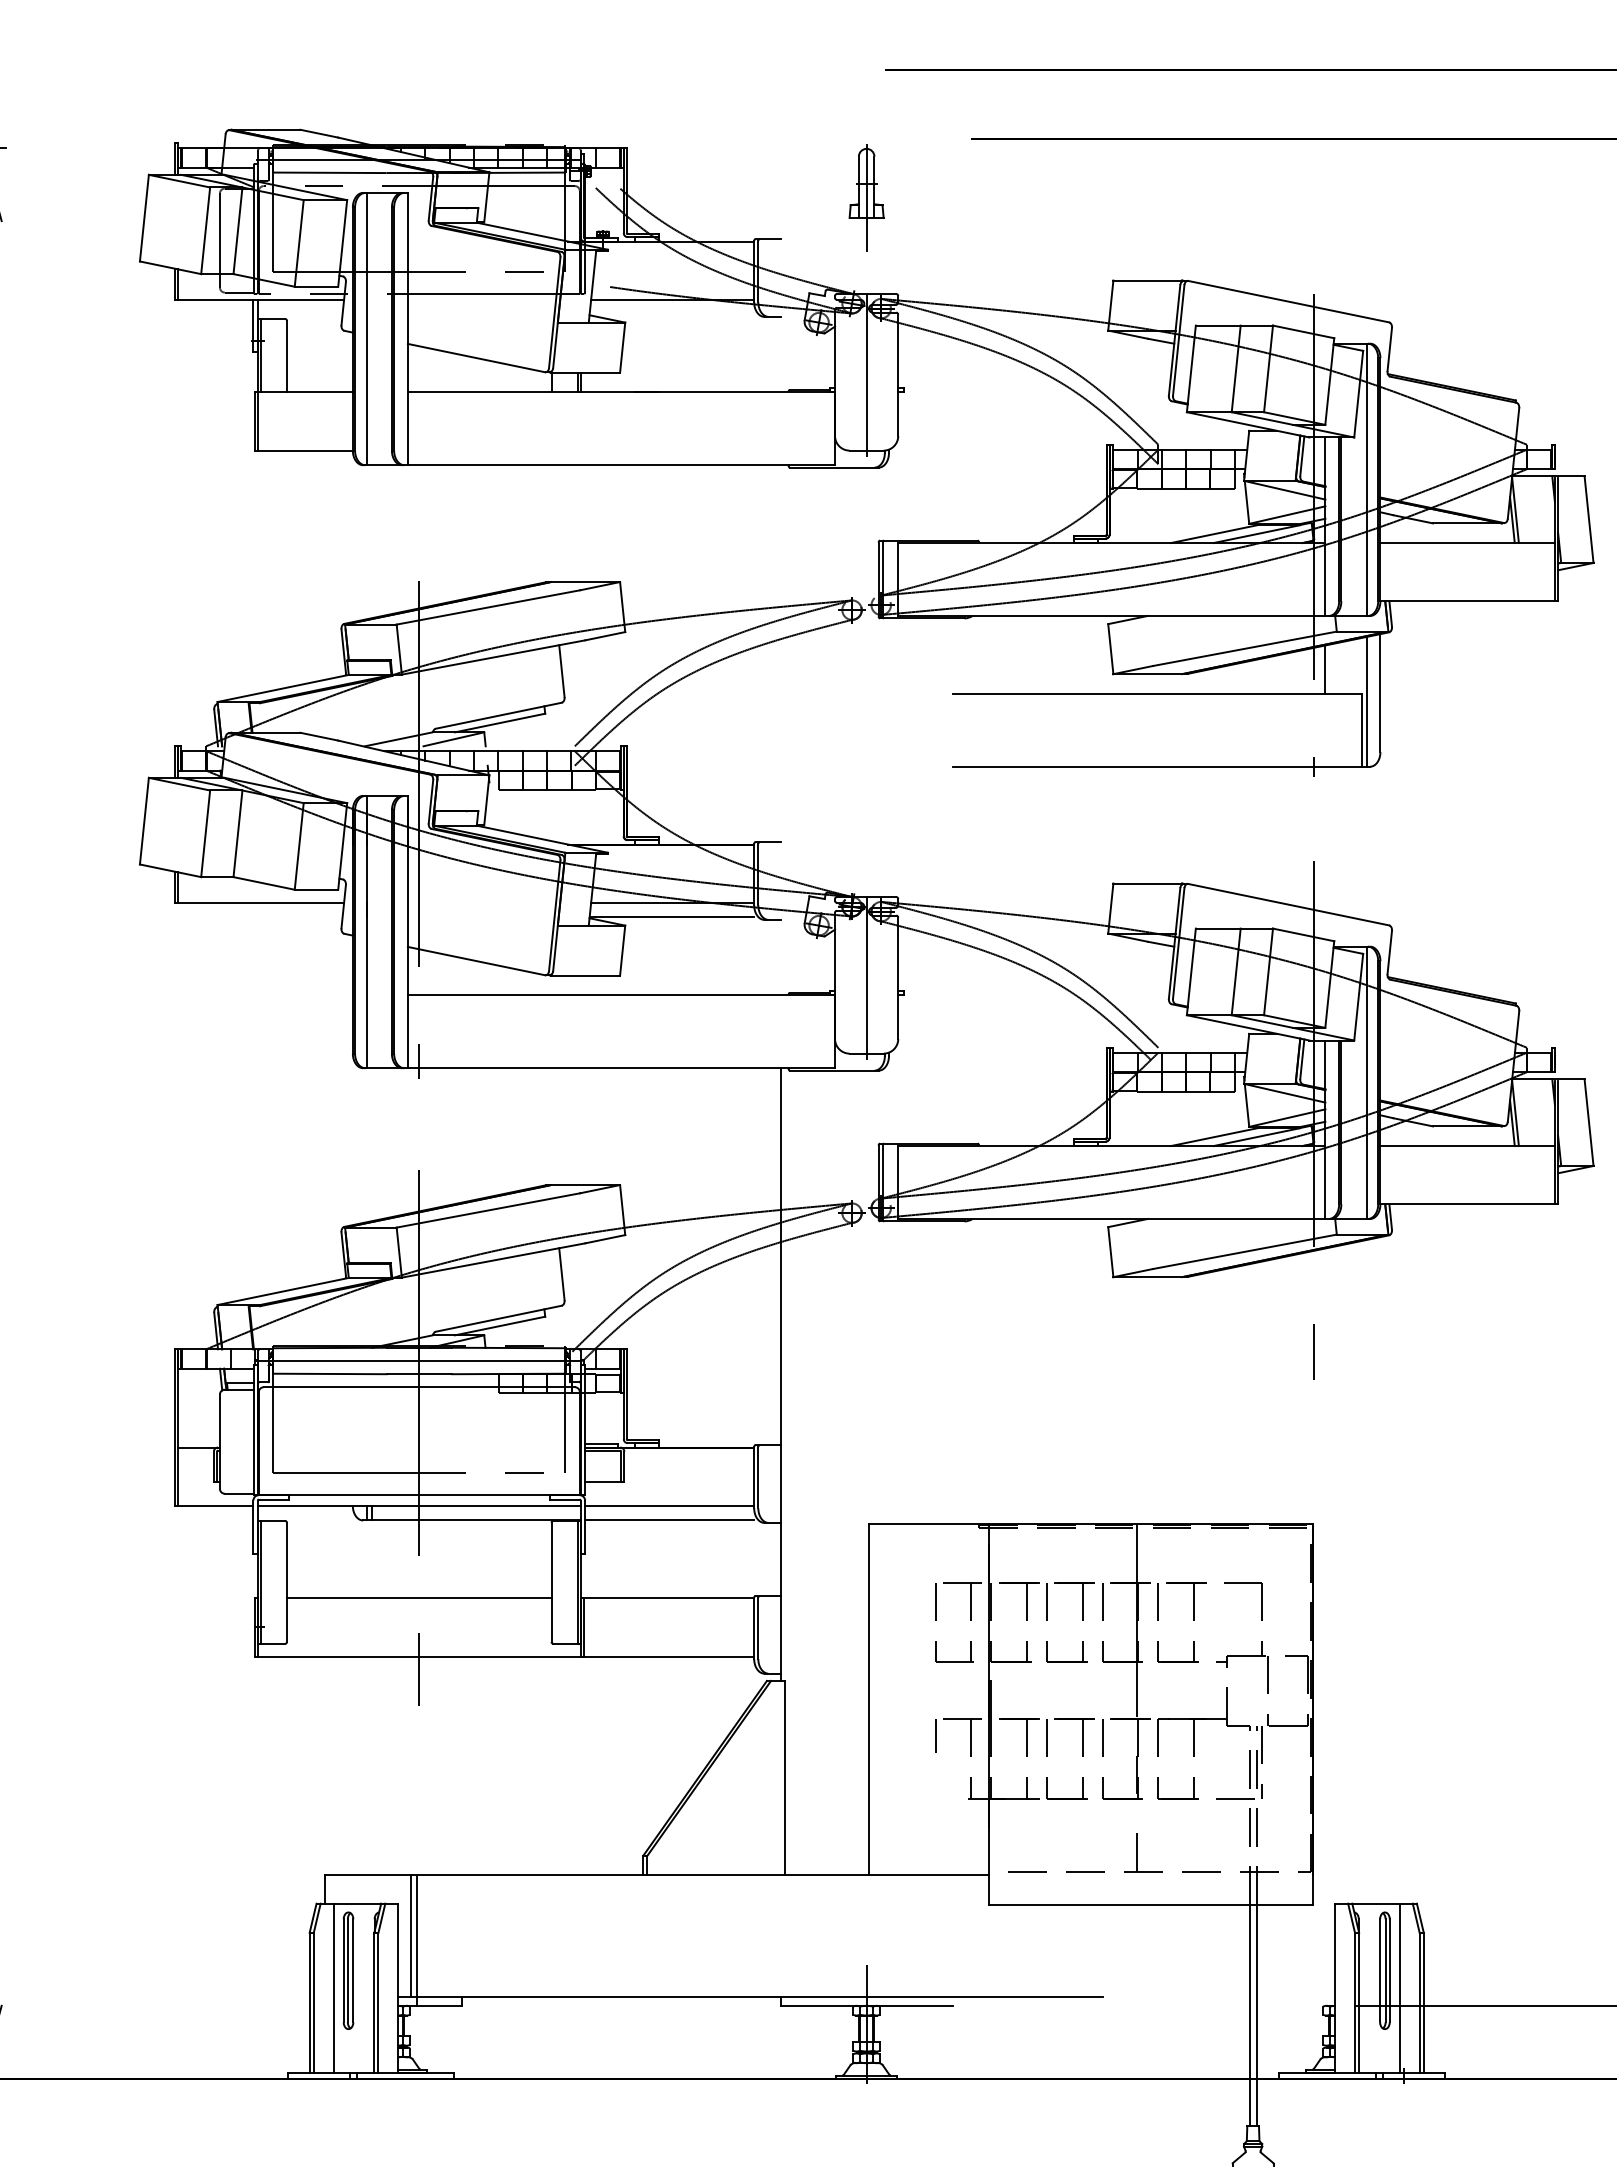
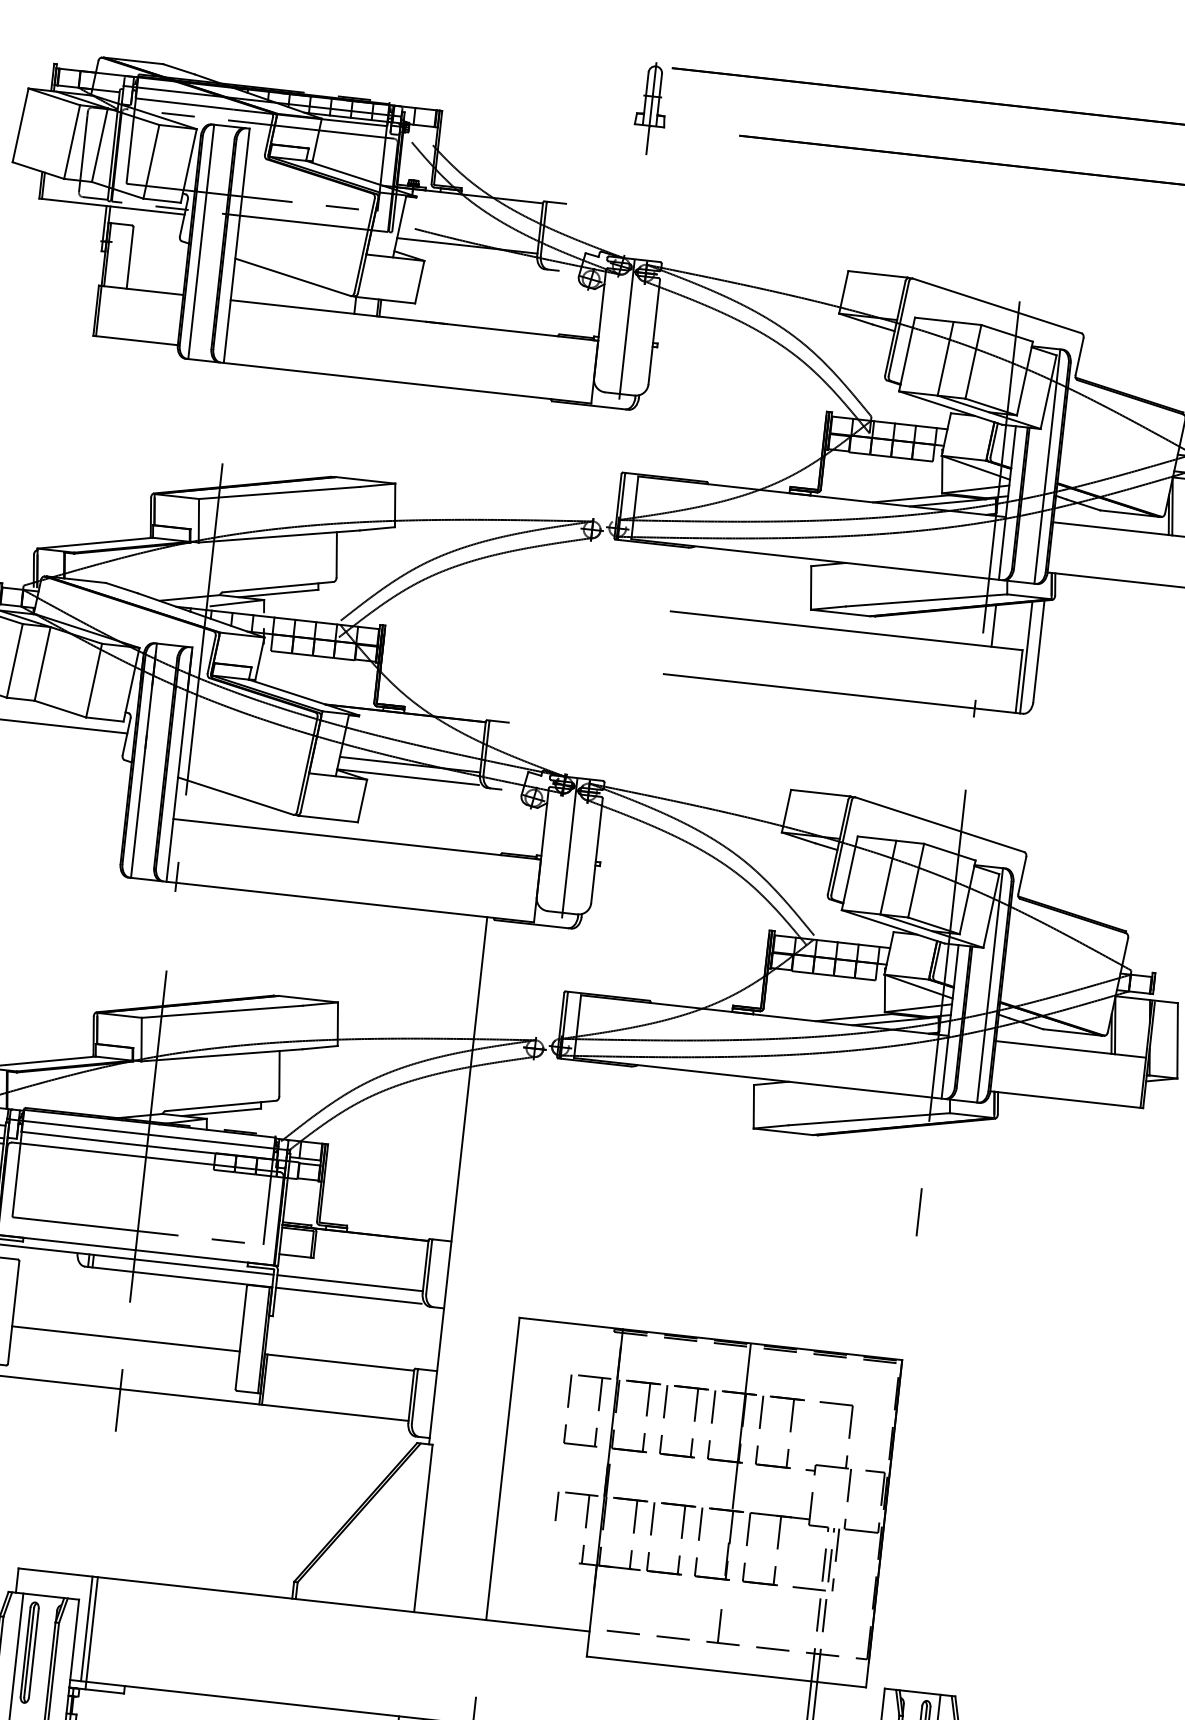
part: (866, 197) -> (651, 108), moved

